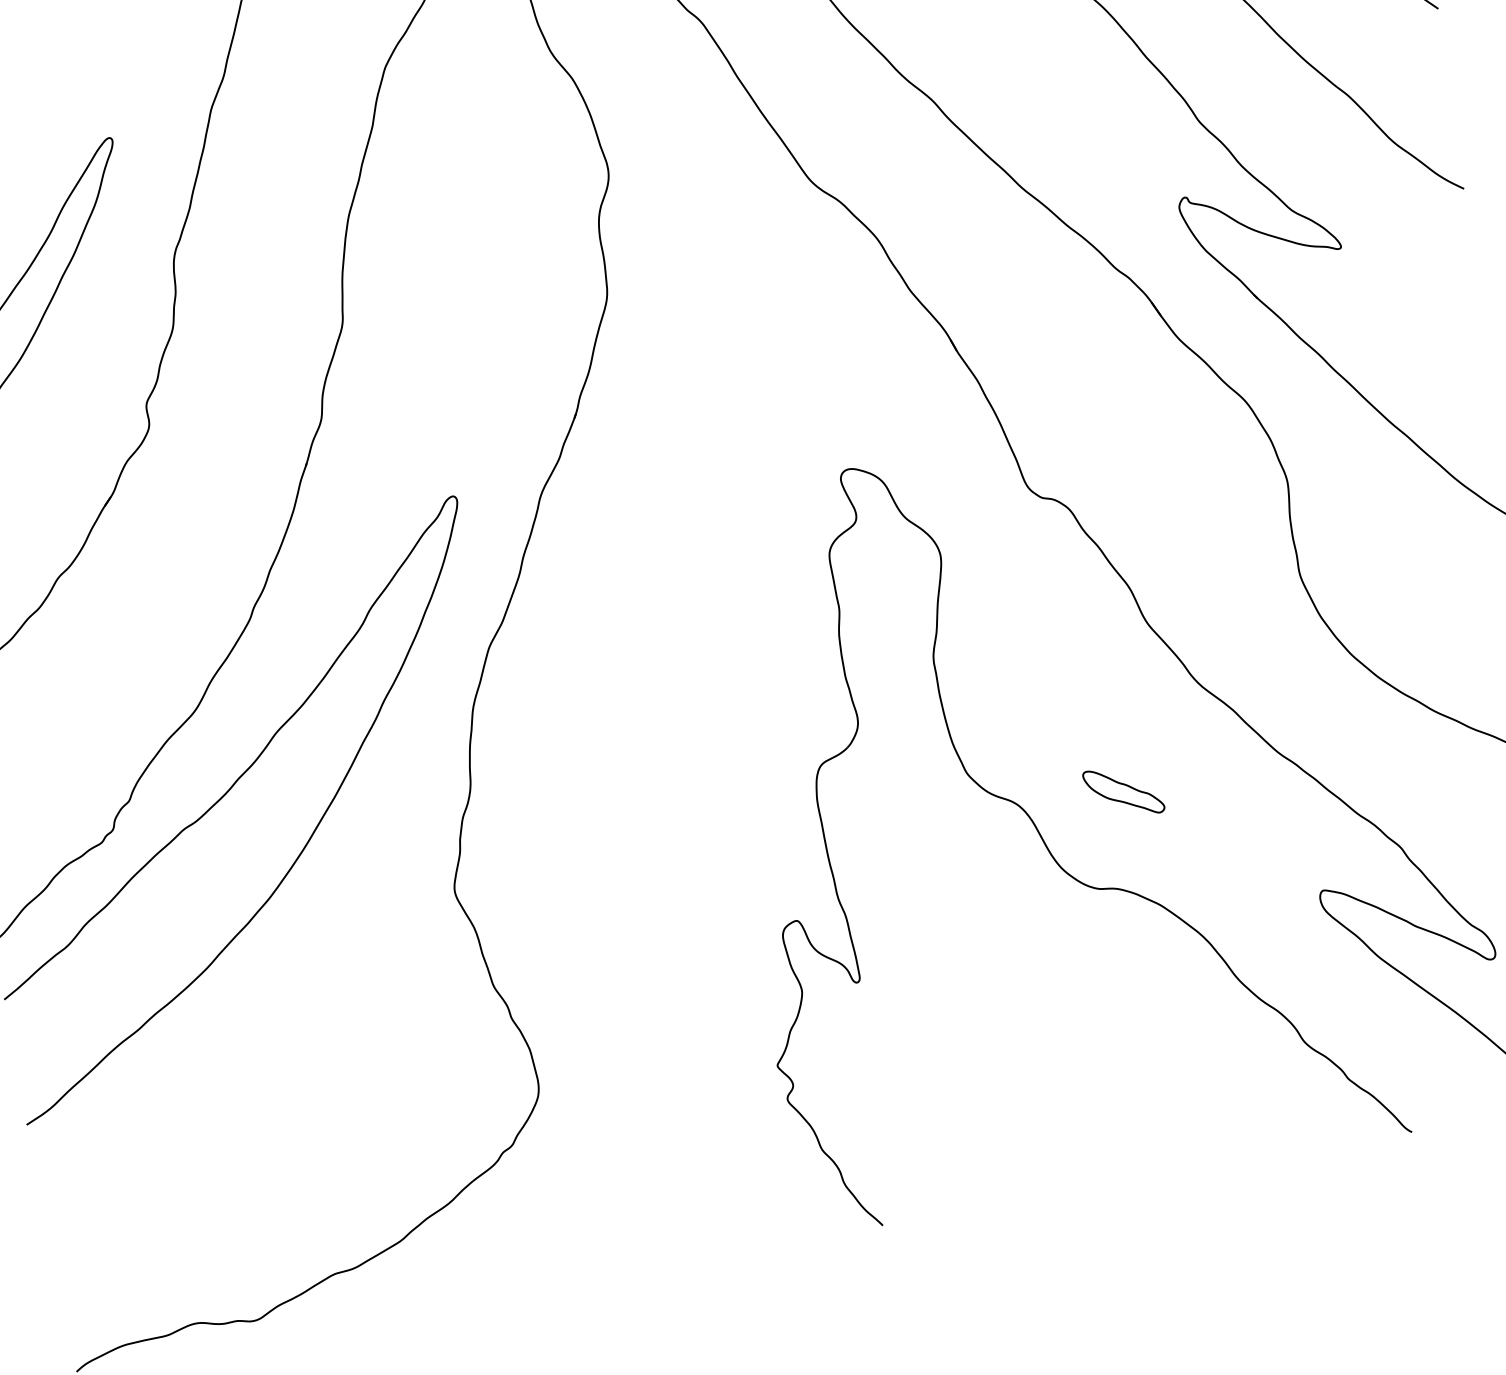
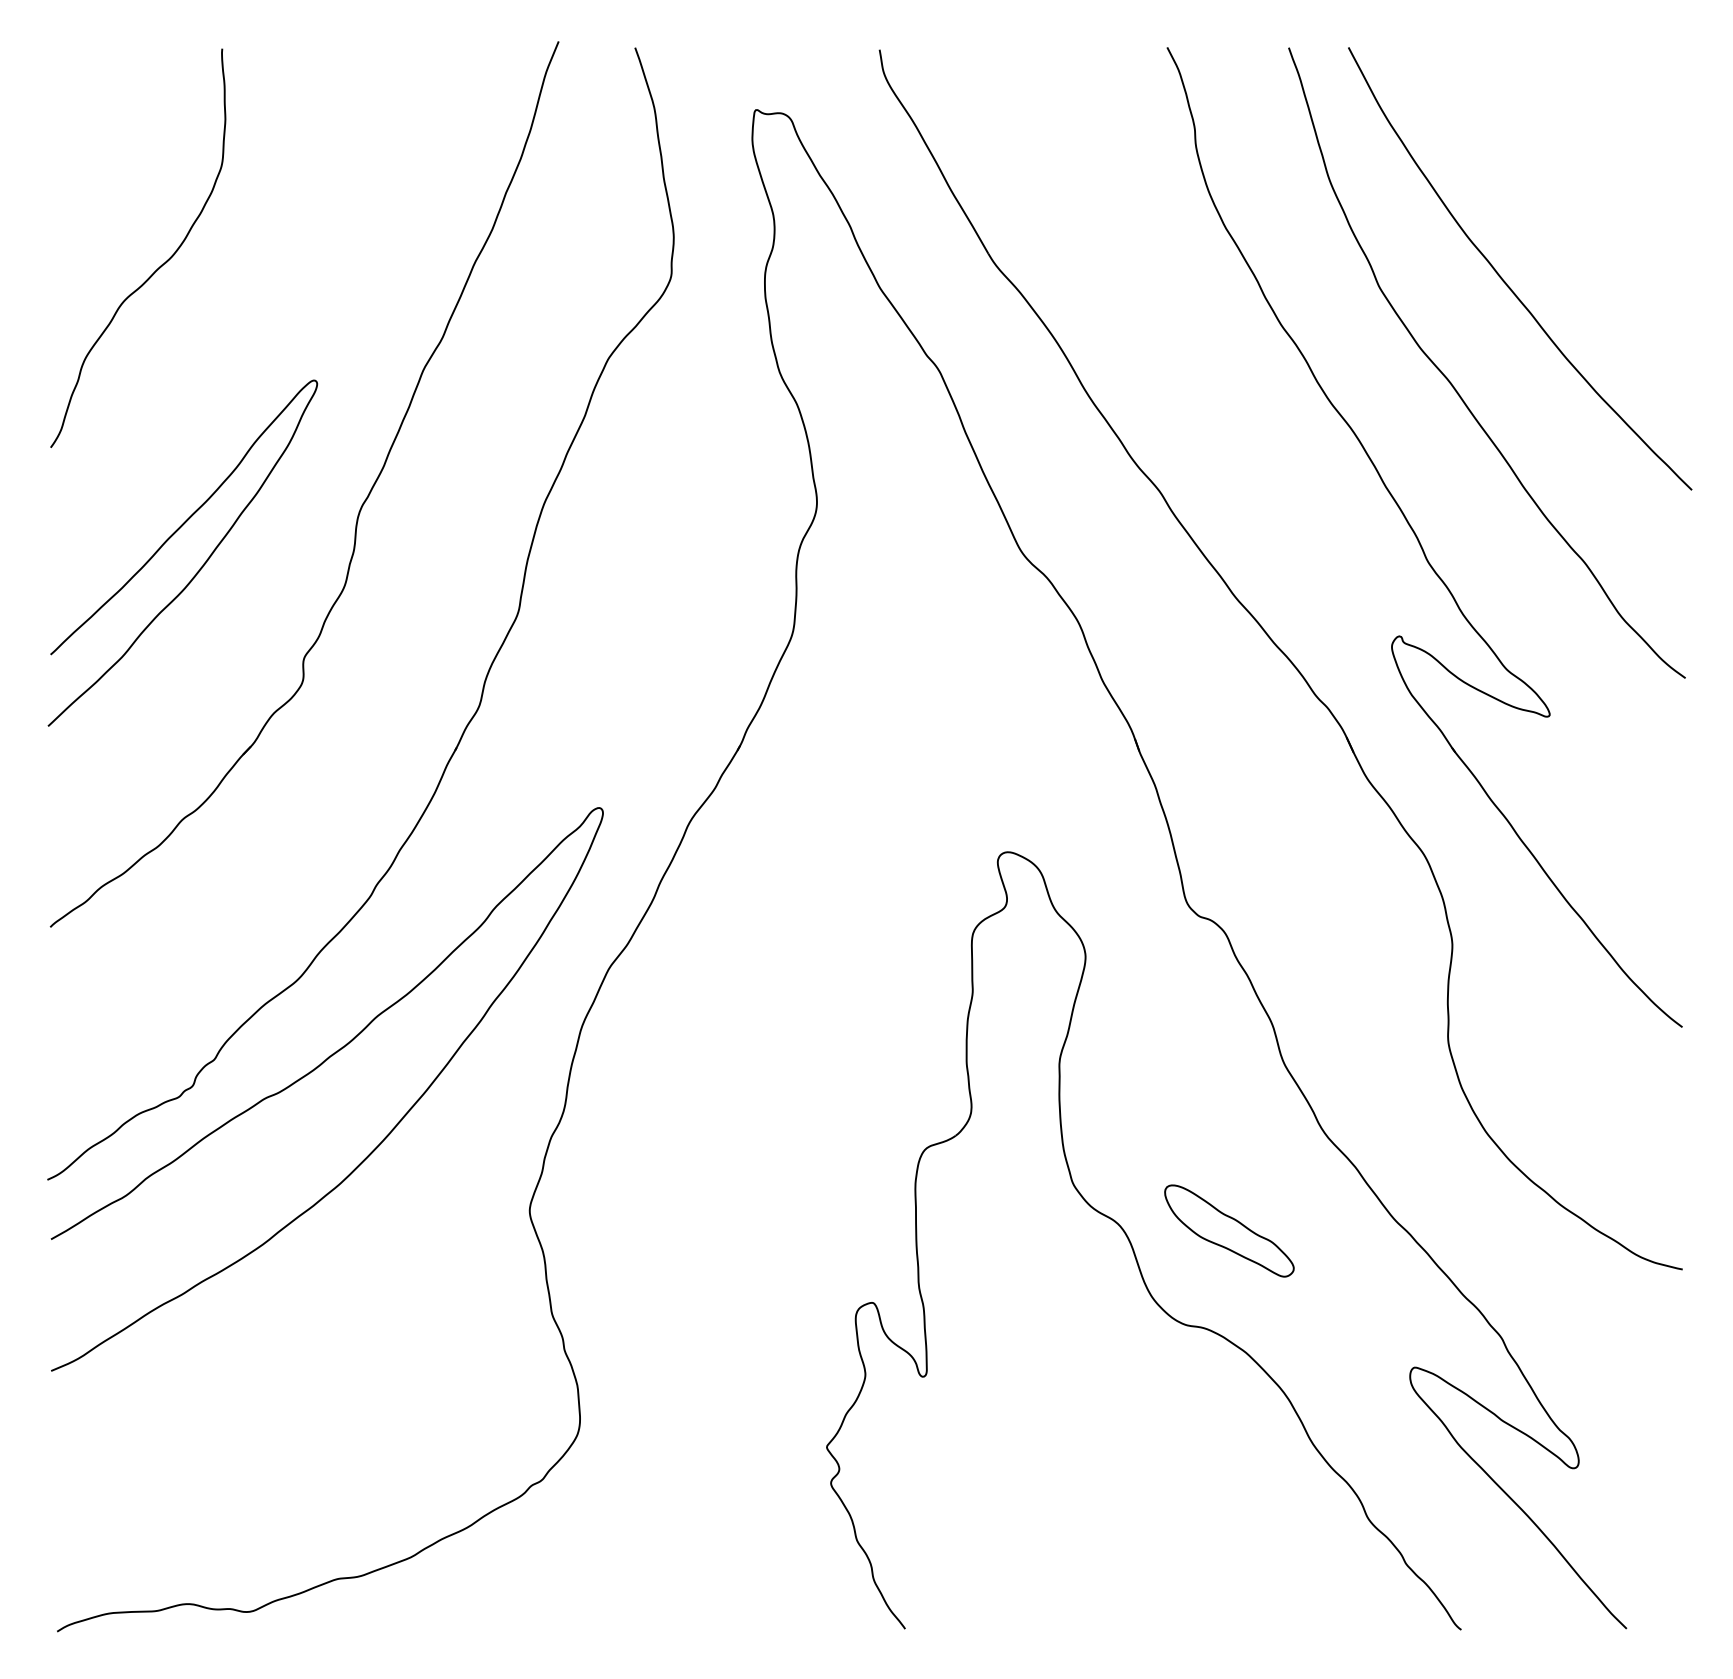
part: (1123, 791) -> (1229, 1230), size x1.67

